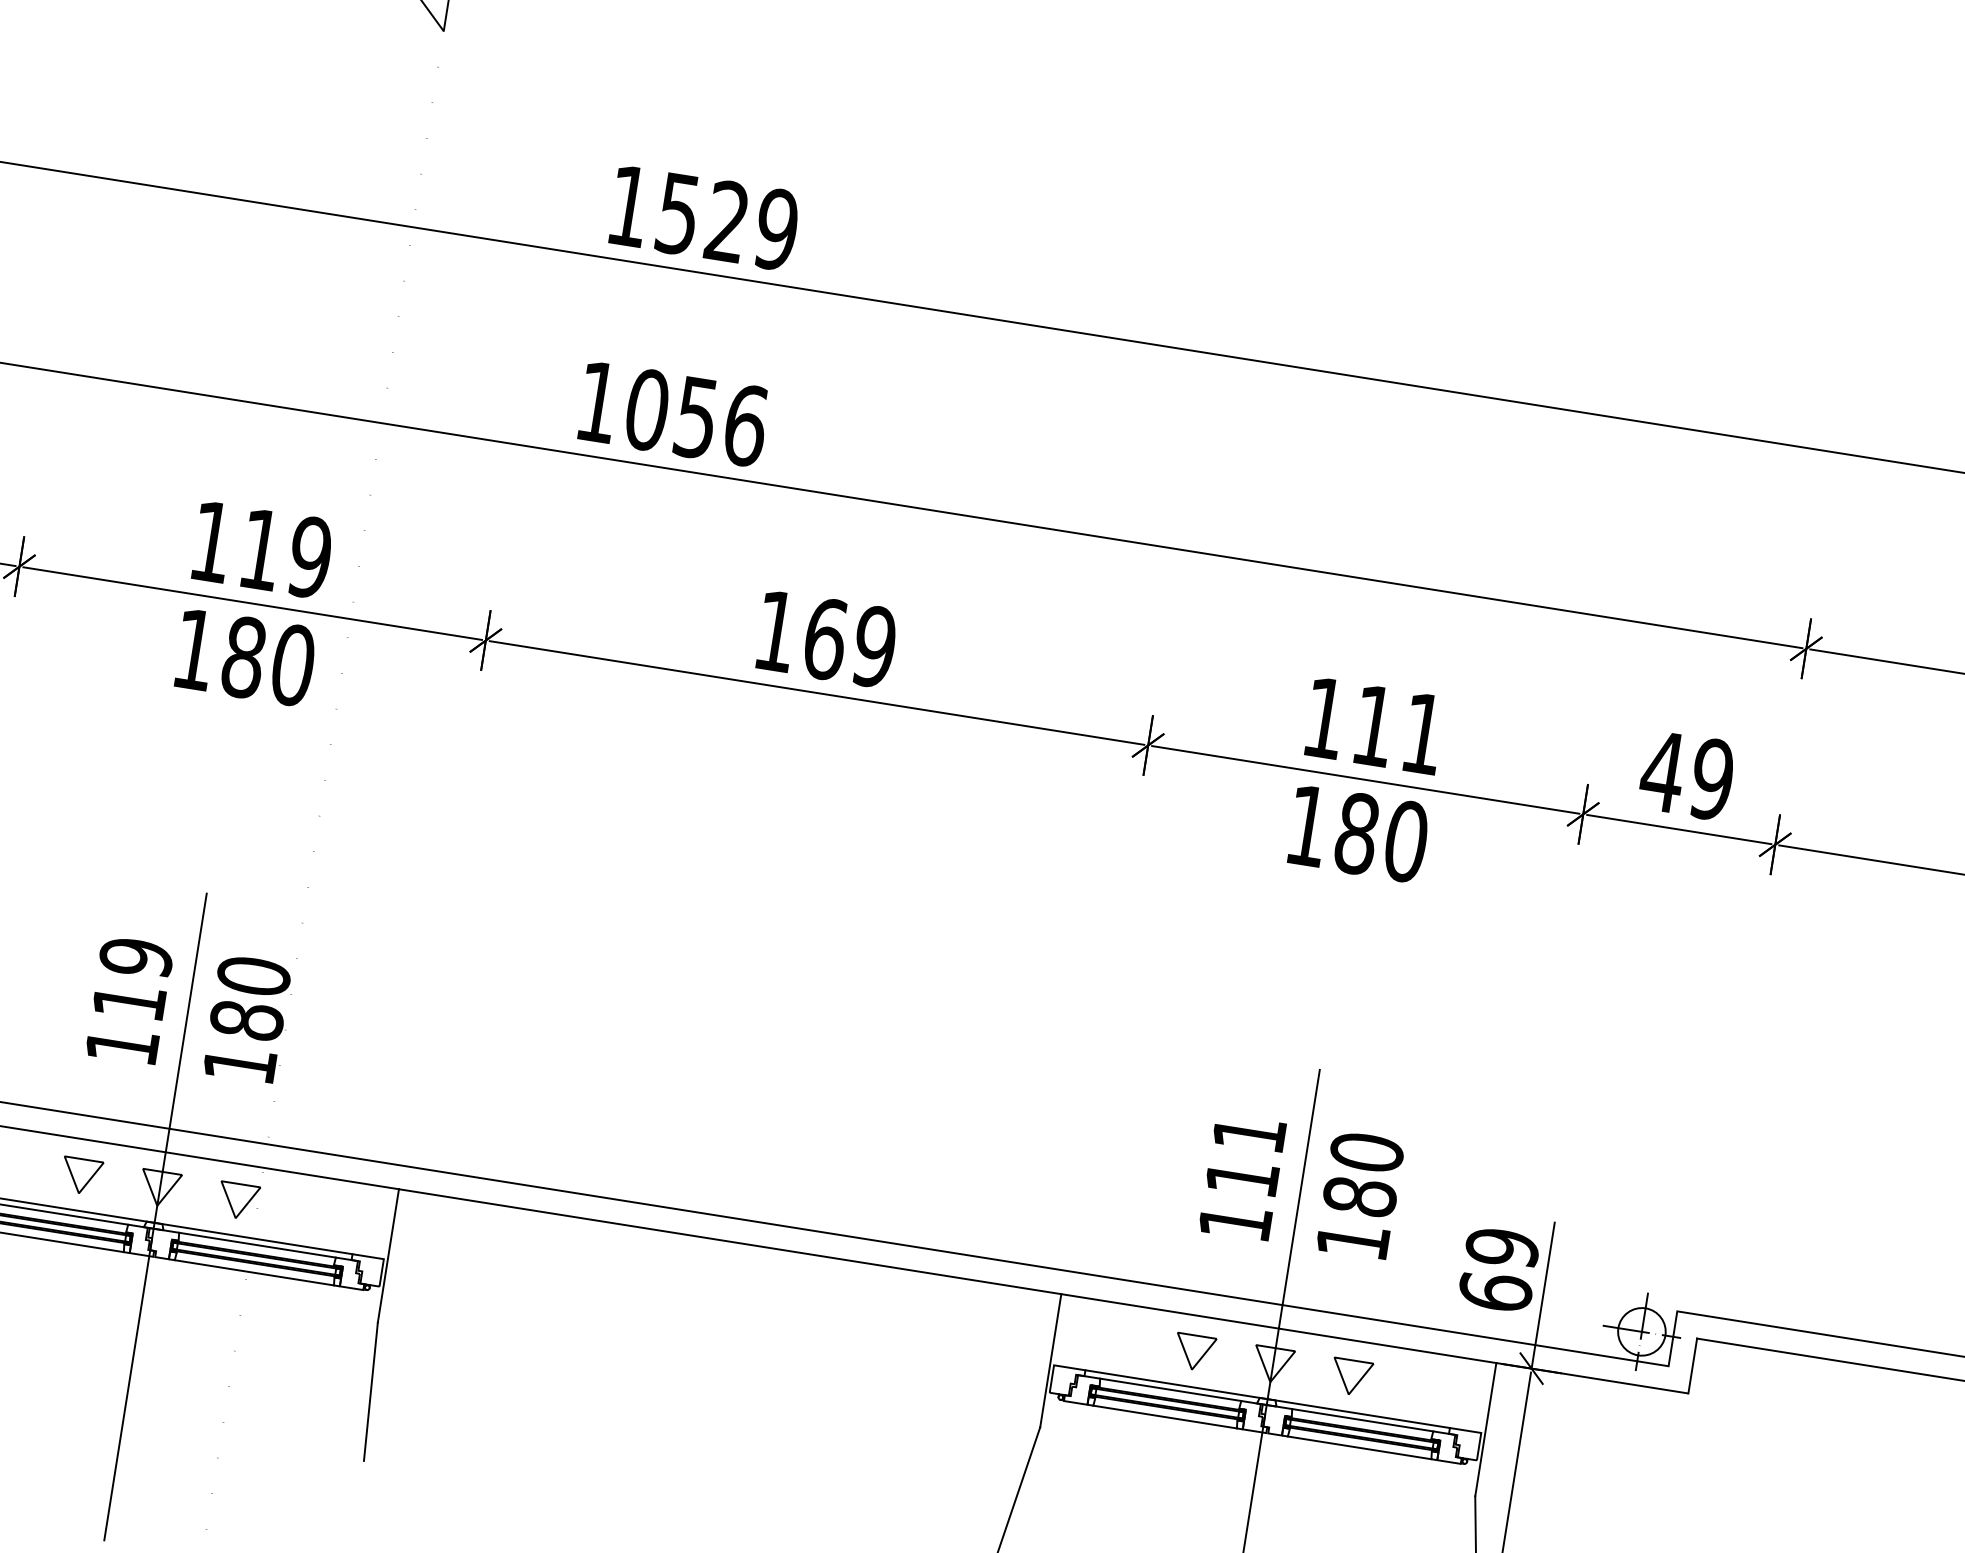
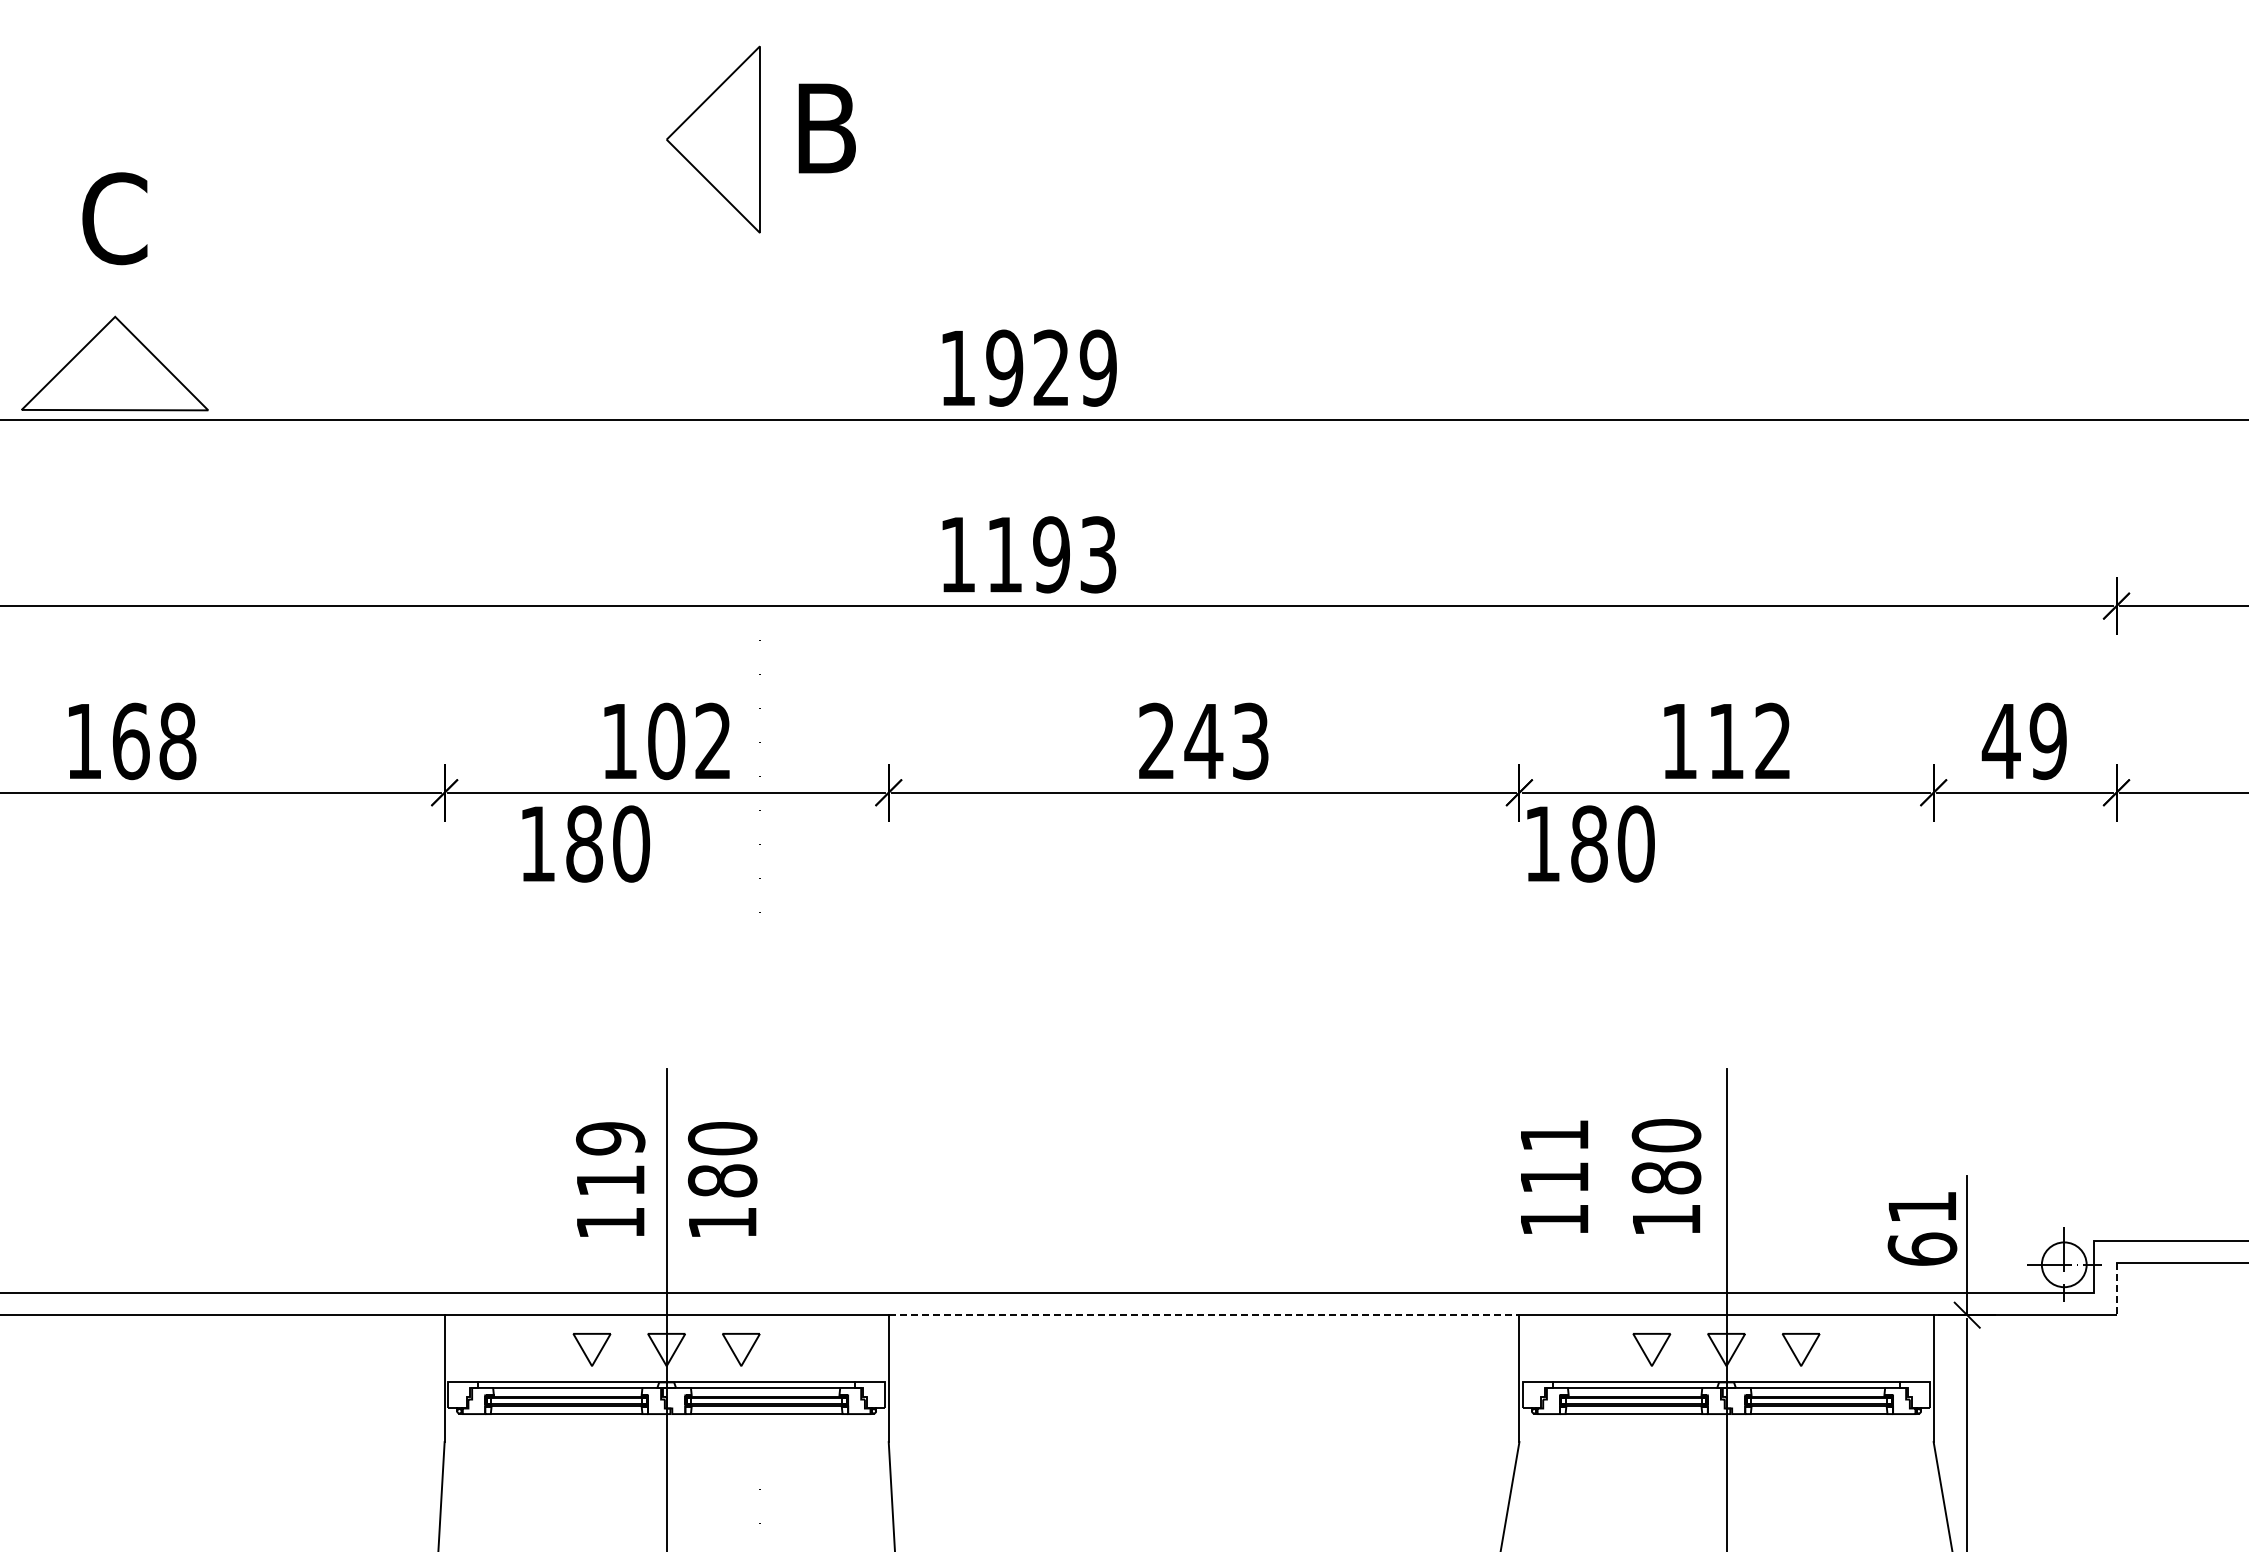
text: (678, 213) -> (1004, 367), 1529 -> 1929
text: (696, 417) -> (1051, 554), 1056 -> 1193
text: (285, 553) -> (689, 741), 119 -> 102
text: (826, 639) -> (1204, 741), 169 -> 243
text: (245, 657) -> (585, 843), moved
text: (1422, 732) -> (1772, 740), 111 -> 112
text: (1358, 833) -> (1590, 843), moved
text: (1302, 1186) -> (1611, 1176), moved
line: (730, 1242) -> (1204, 1315), solid -> dashed
text: (1502, 1248) -> (1922, 1207), 69 -> 61
line: (1692, 1366) -> (2116, 1289), solid -> dashed

